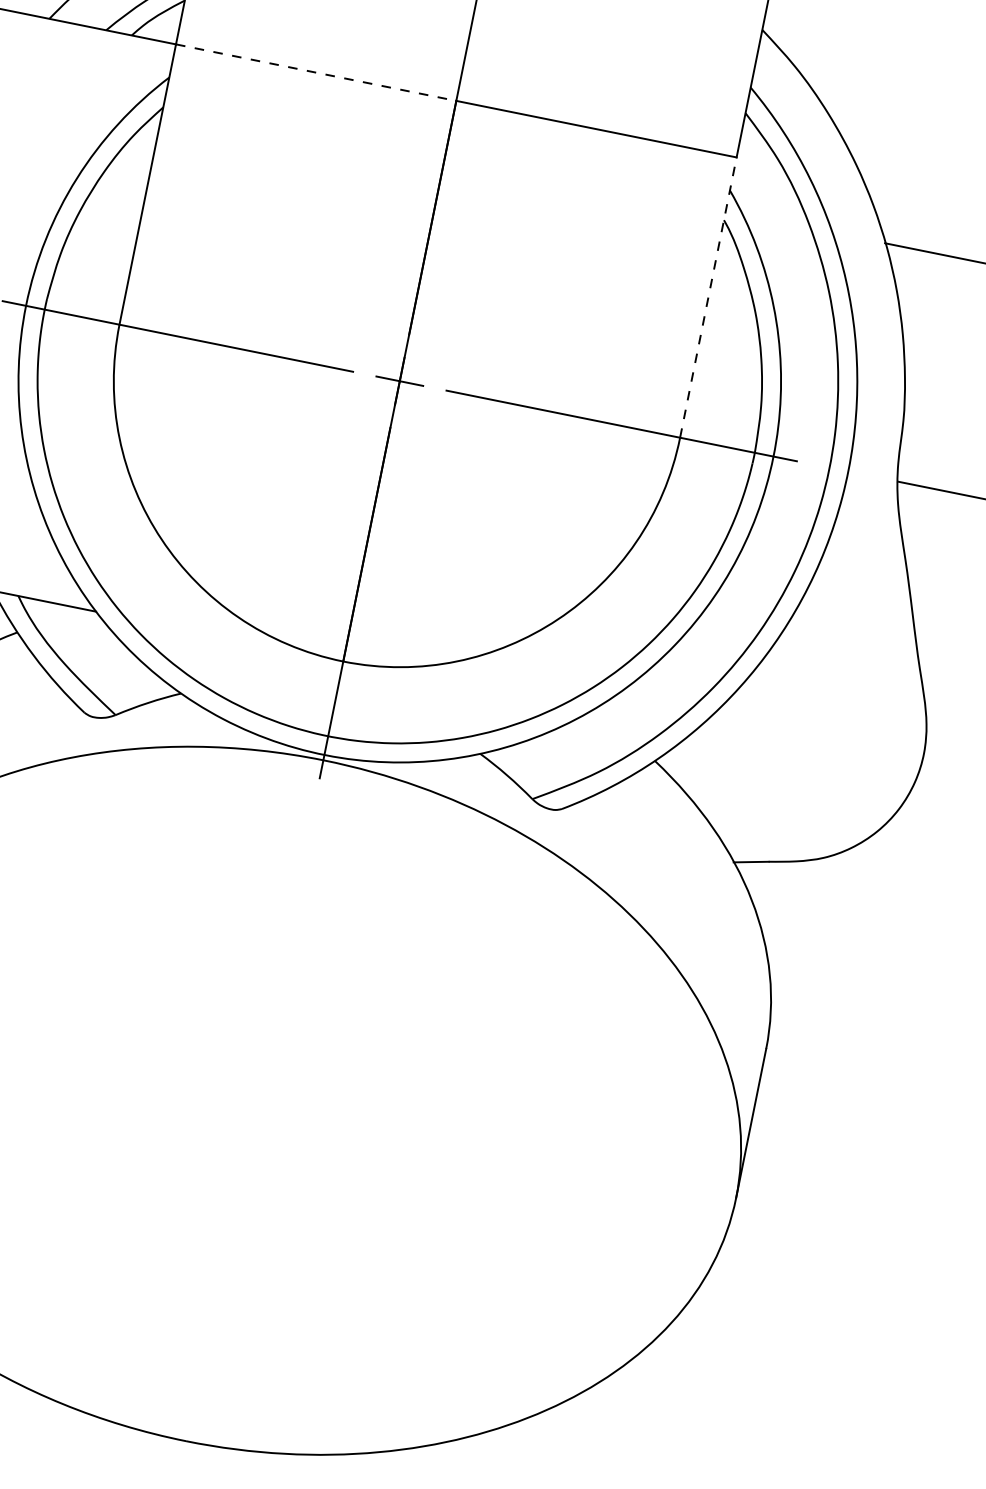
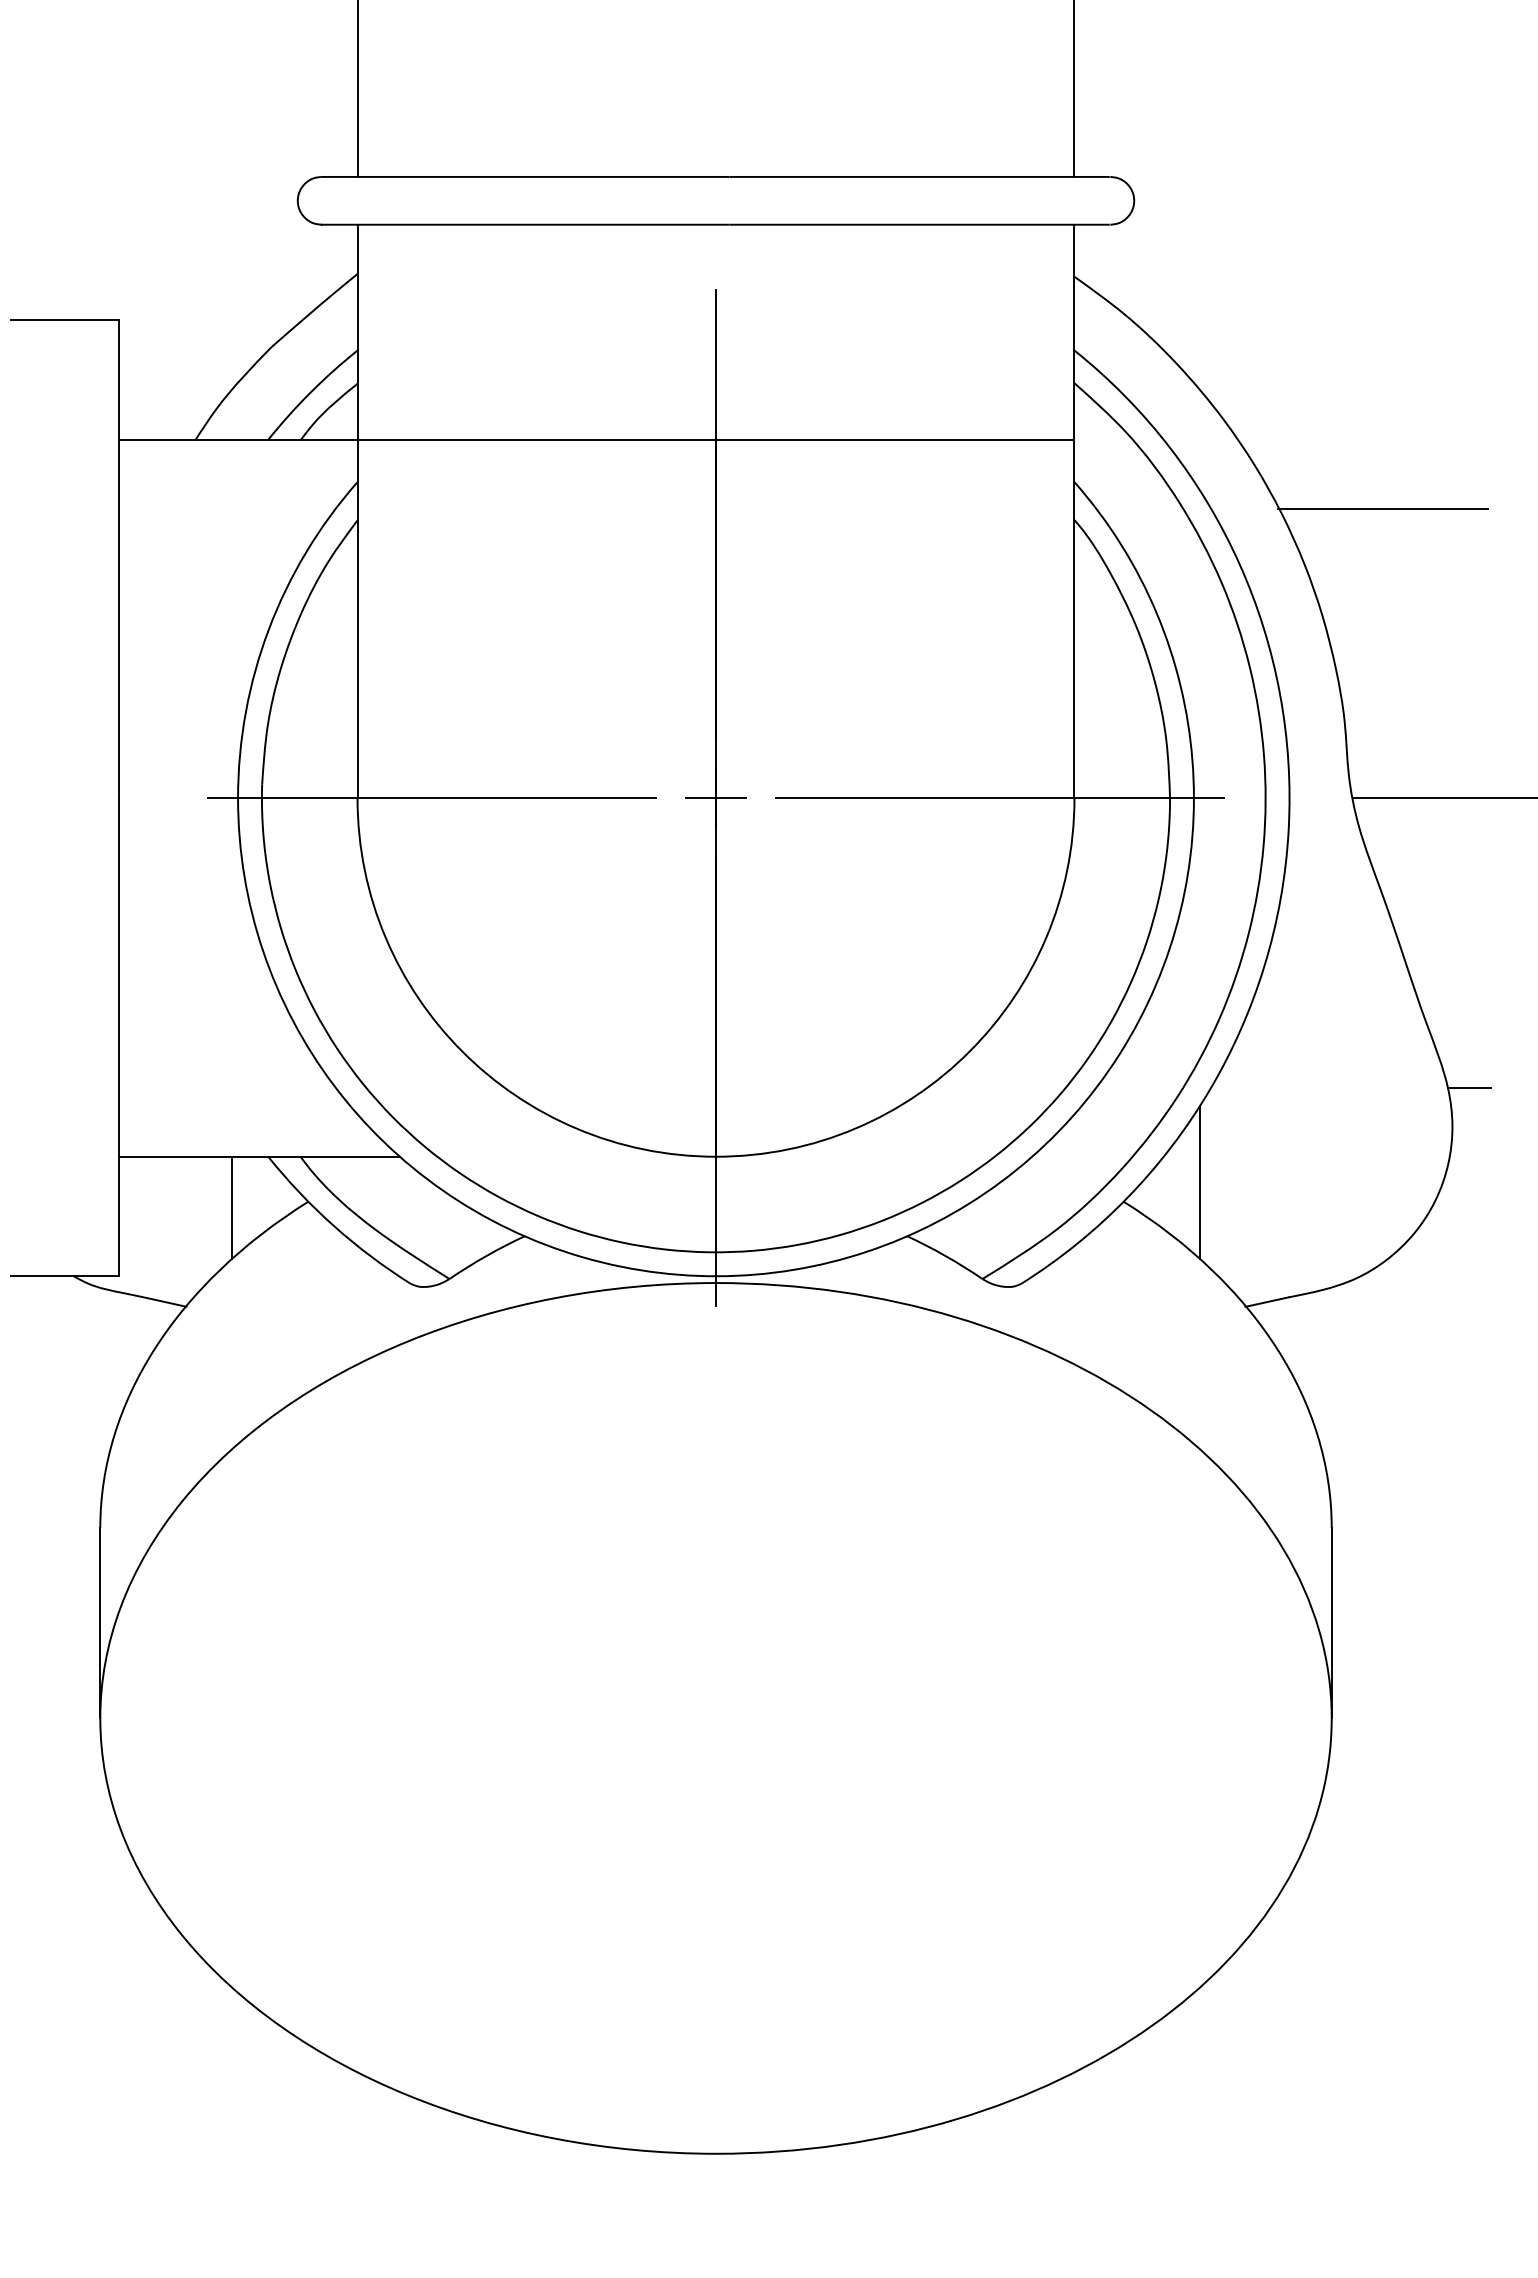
line: (316, 72) -> (537, 439), dashed -> solid
line: (708, 297) -> (1074, 618), dashed -> solid
line: (942, 726) -> (1468, 1088), added
line: (717, 757) -> (1199, 1182), added

